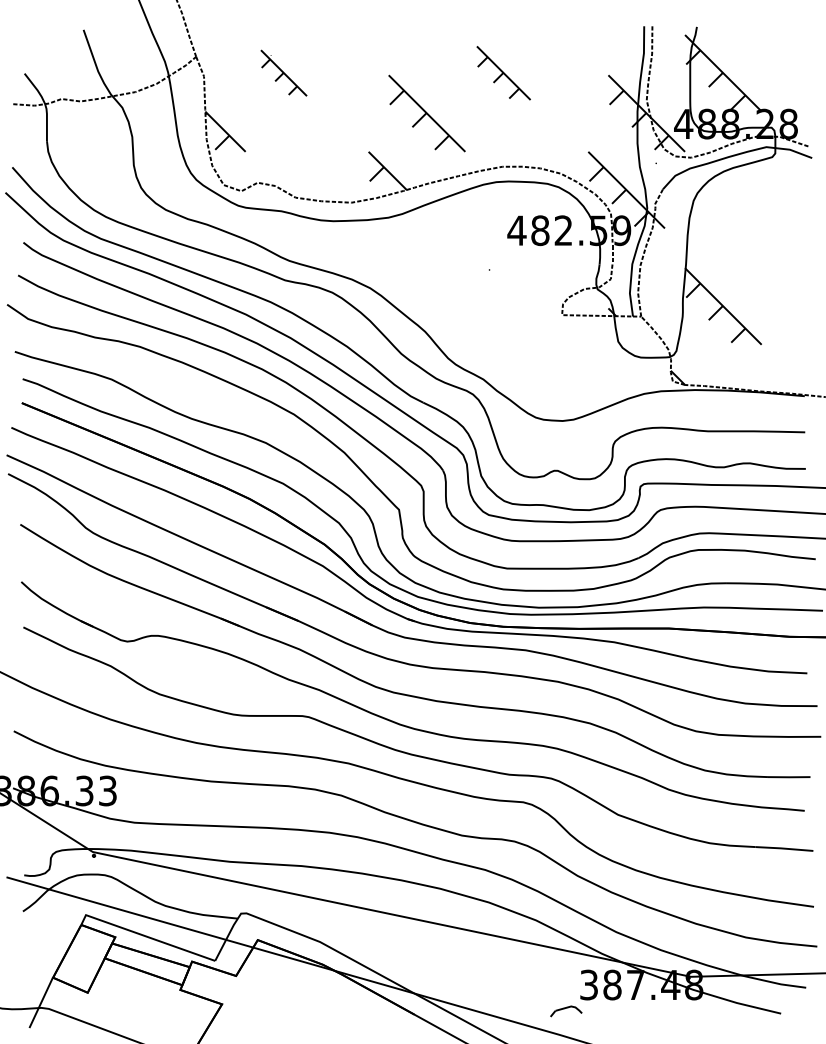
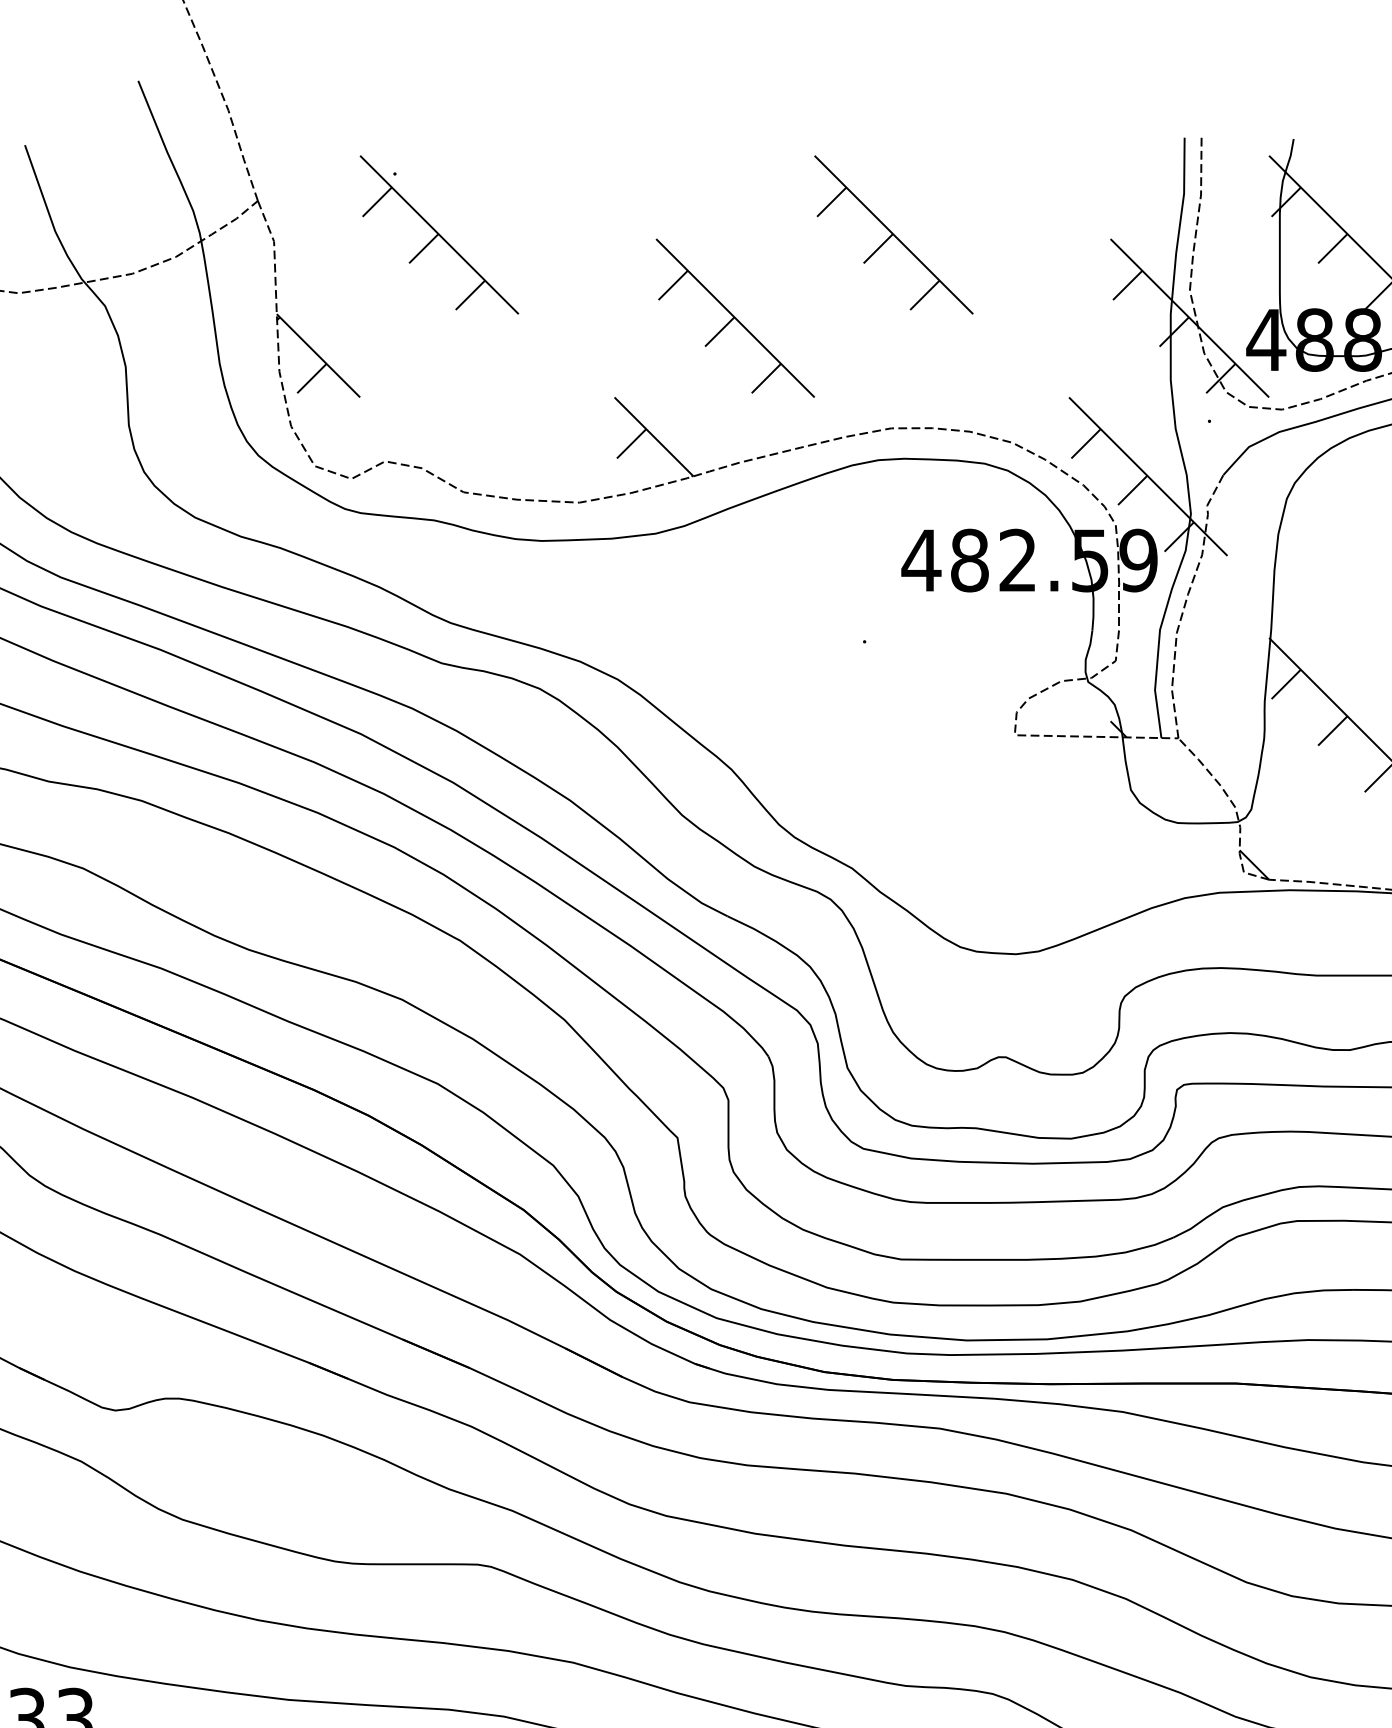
part: (283, 72) -> (438, 233), size x1.67
part: (503, 72) -> (893, 233), size x1.43

